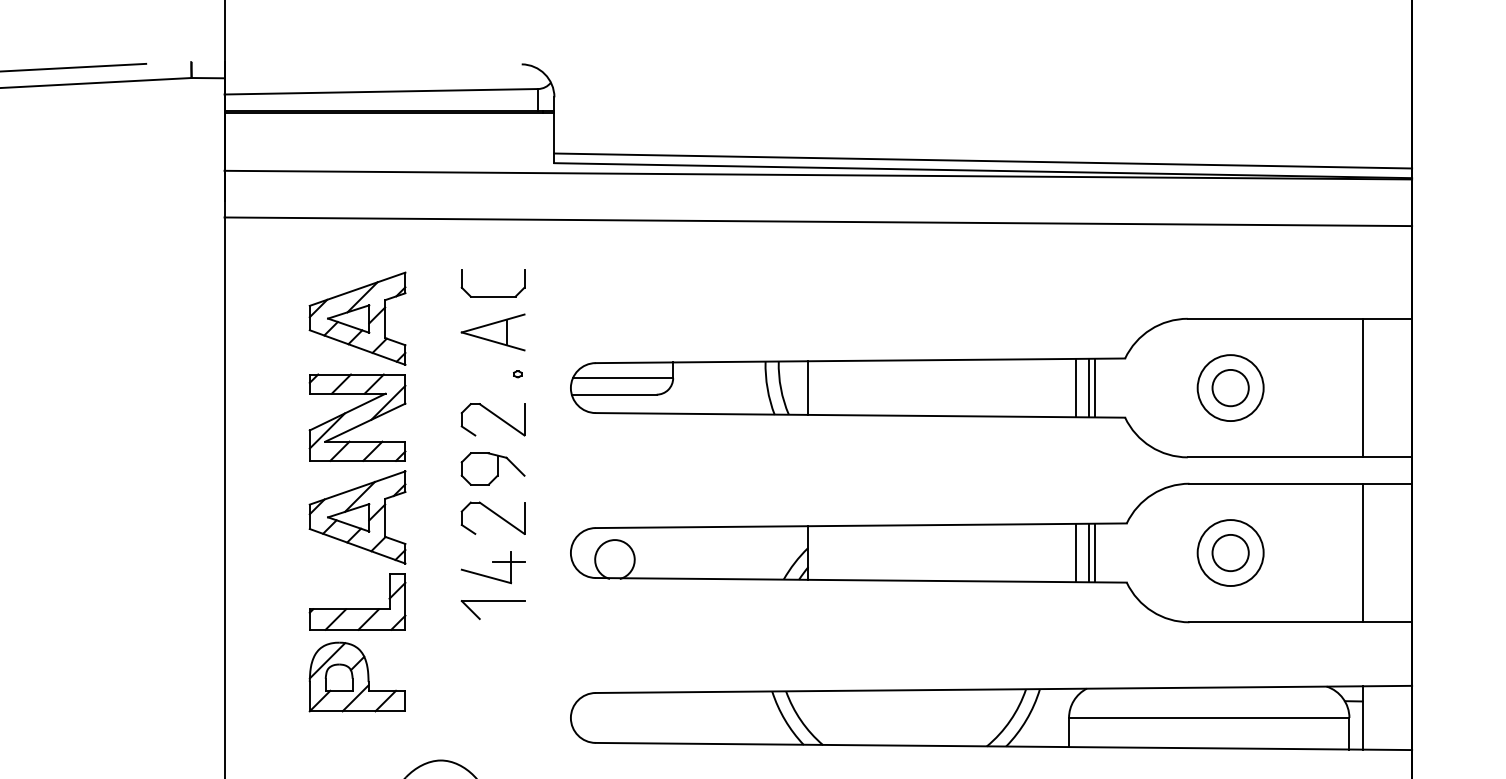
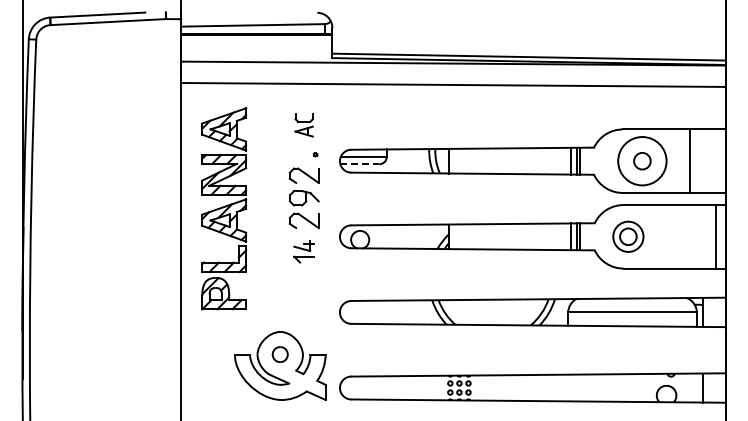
part: (491, 310) -> (303, 125), size x0.6
line: (1361, 386) -> (689, 160), moved
circle: (1230, 388) -> (642, 161), size x1.6
line: (615, 395) -> (360, 164), solid -> dashed
part: (358, 491) -> (224, 208), moved
part: (1230, 552) -> (628, 236), moved
line: (1361, 552) -> (715, 236), moved
part: (493, 585) -> (304, 251), size x0.7

